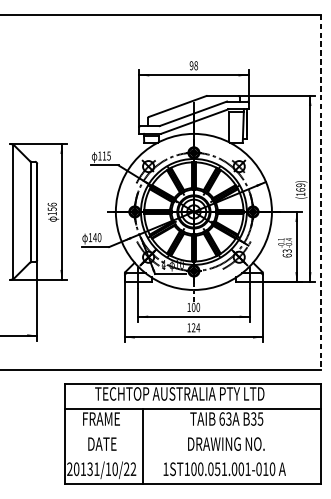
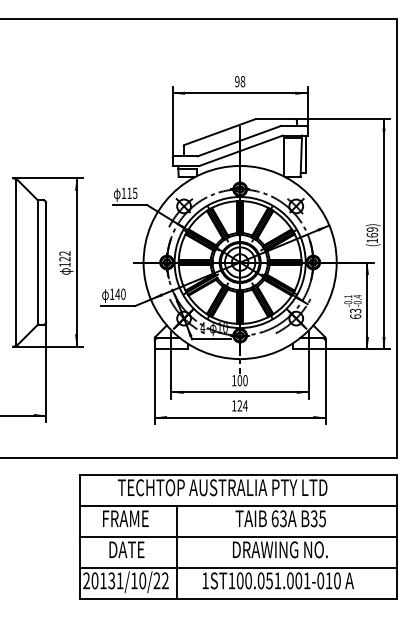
line: (321, 192) -> (397, 238), dashed -> solid
text: (51, 207) -> (64, 256), 156 -> 122
line: (192, 434) -> (238, 537), added
line: (192, 459) -> (238, 568), added

